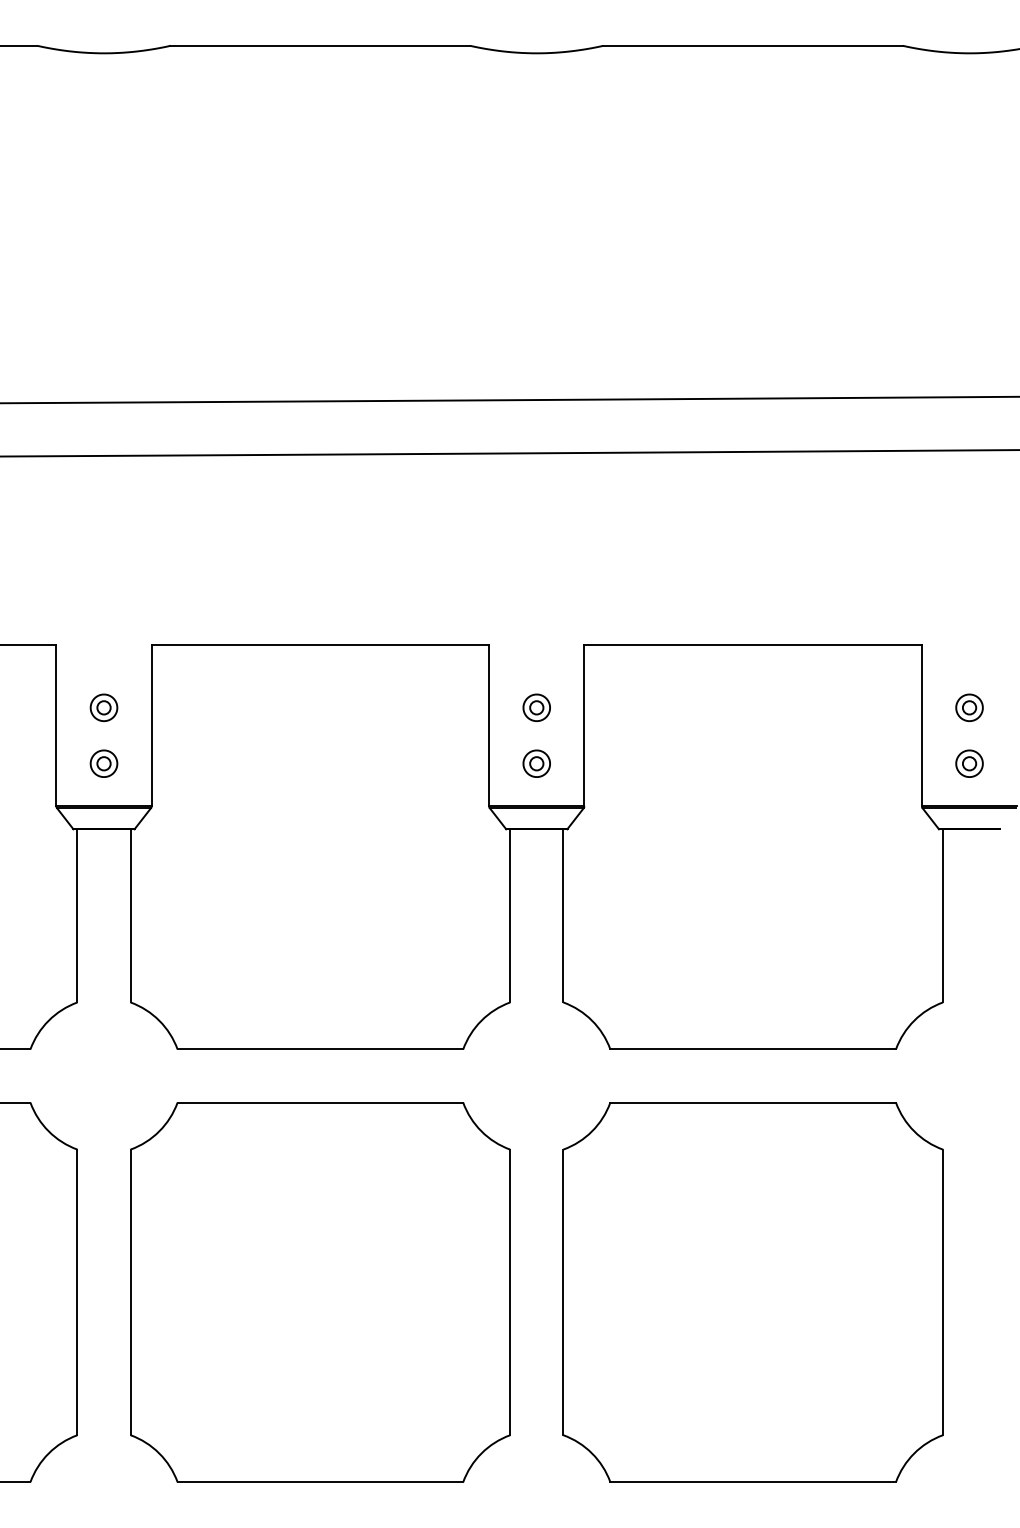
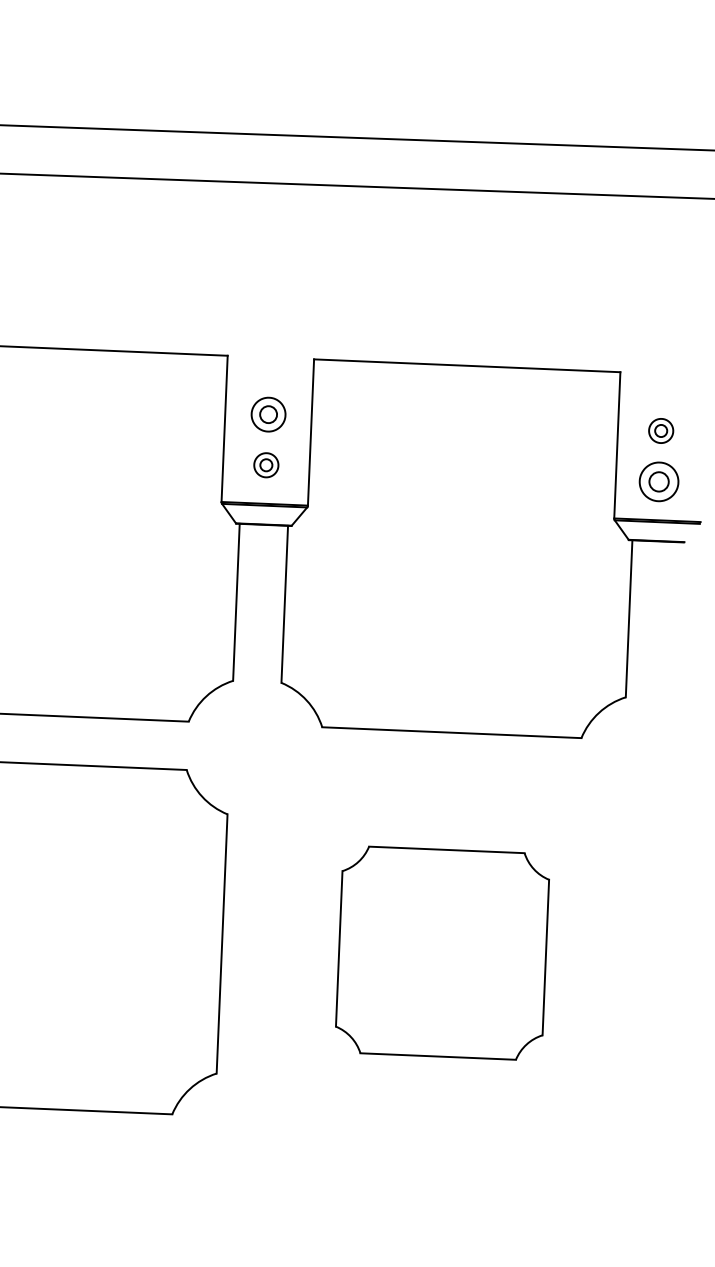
part: (536, 707) -> (268, 414), size x1.4
part: (969, 763) -> (659, 481), size x1.6
part: (752, 1292) -> (441, 953), size x0.6

